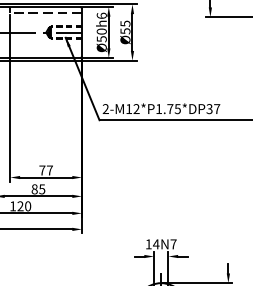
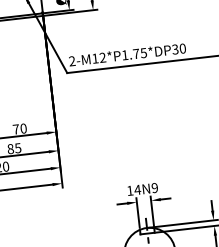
text: (217, 109) -> (183, 49), 2-M12*P1.75*DP37 -> 2-M12*P1.75*DP30
text: (49, 170) -> (23, 128), 77 -> 70
text: (173, 244) -> (154, 188), 14N7 -> 14N9

